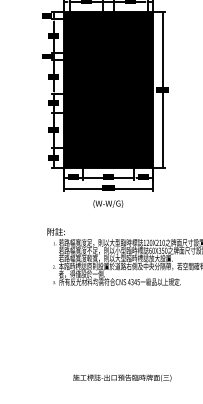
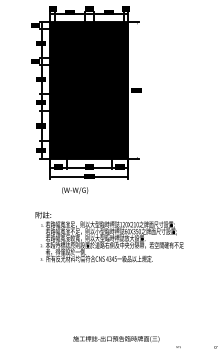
line: (163, 89) -> (137, 90), removed
text: (108, 203) -> (75, 190), moved
text: (122, 378) -> (116, 339), moved

